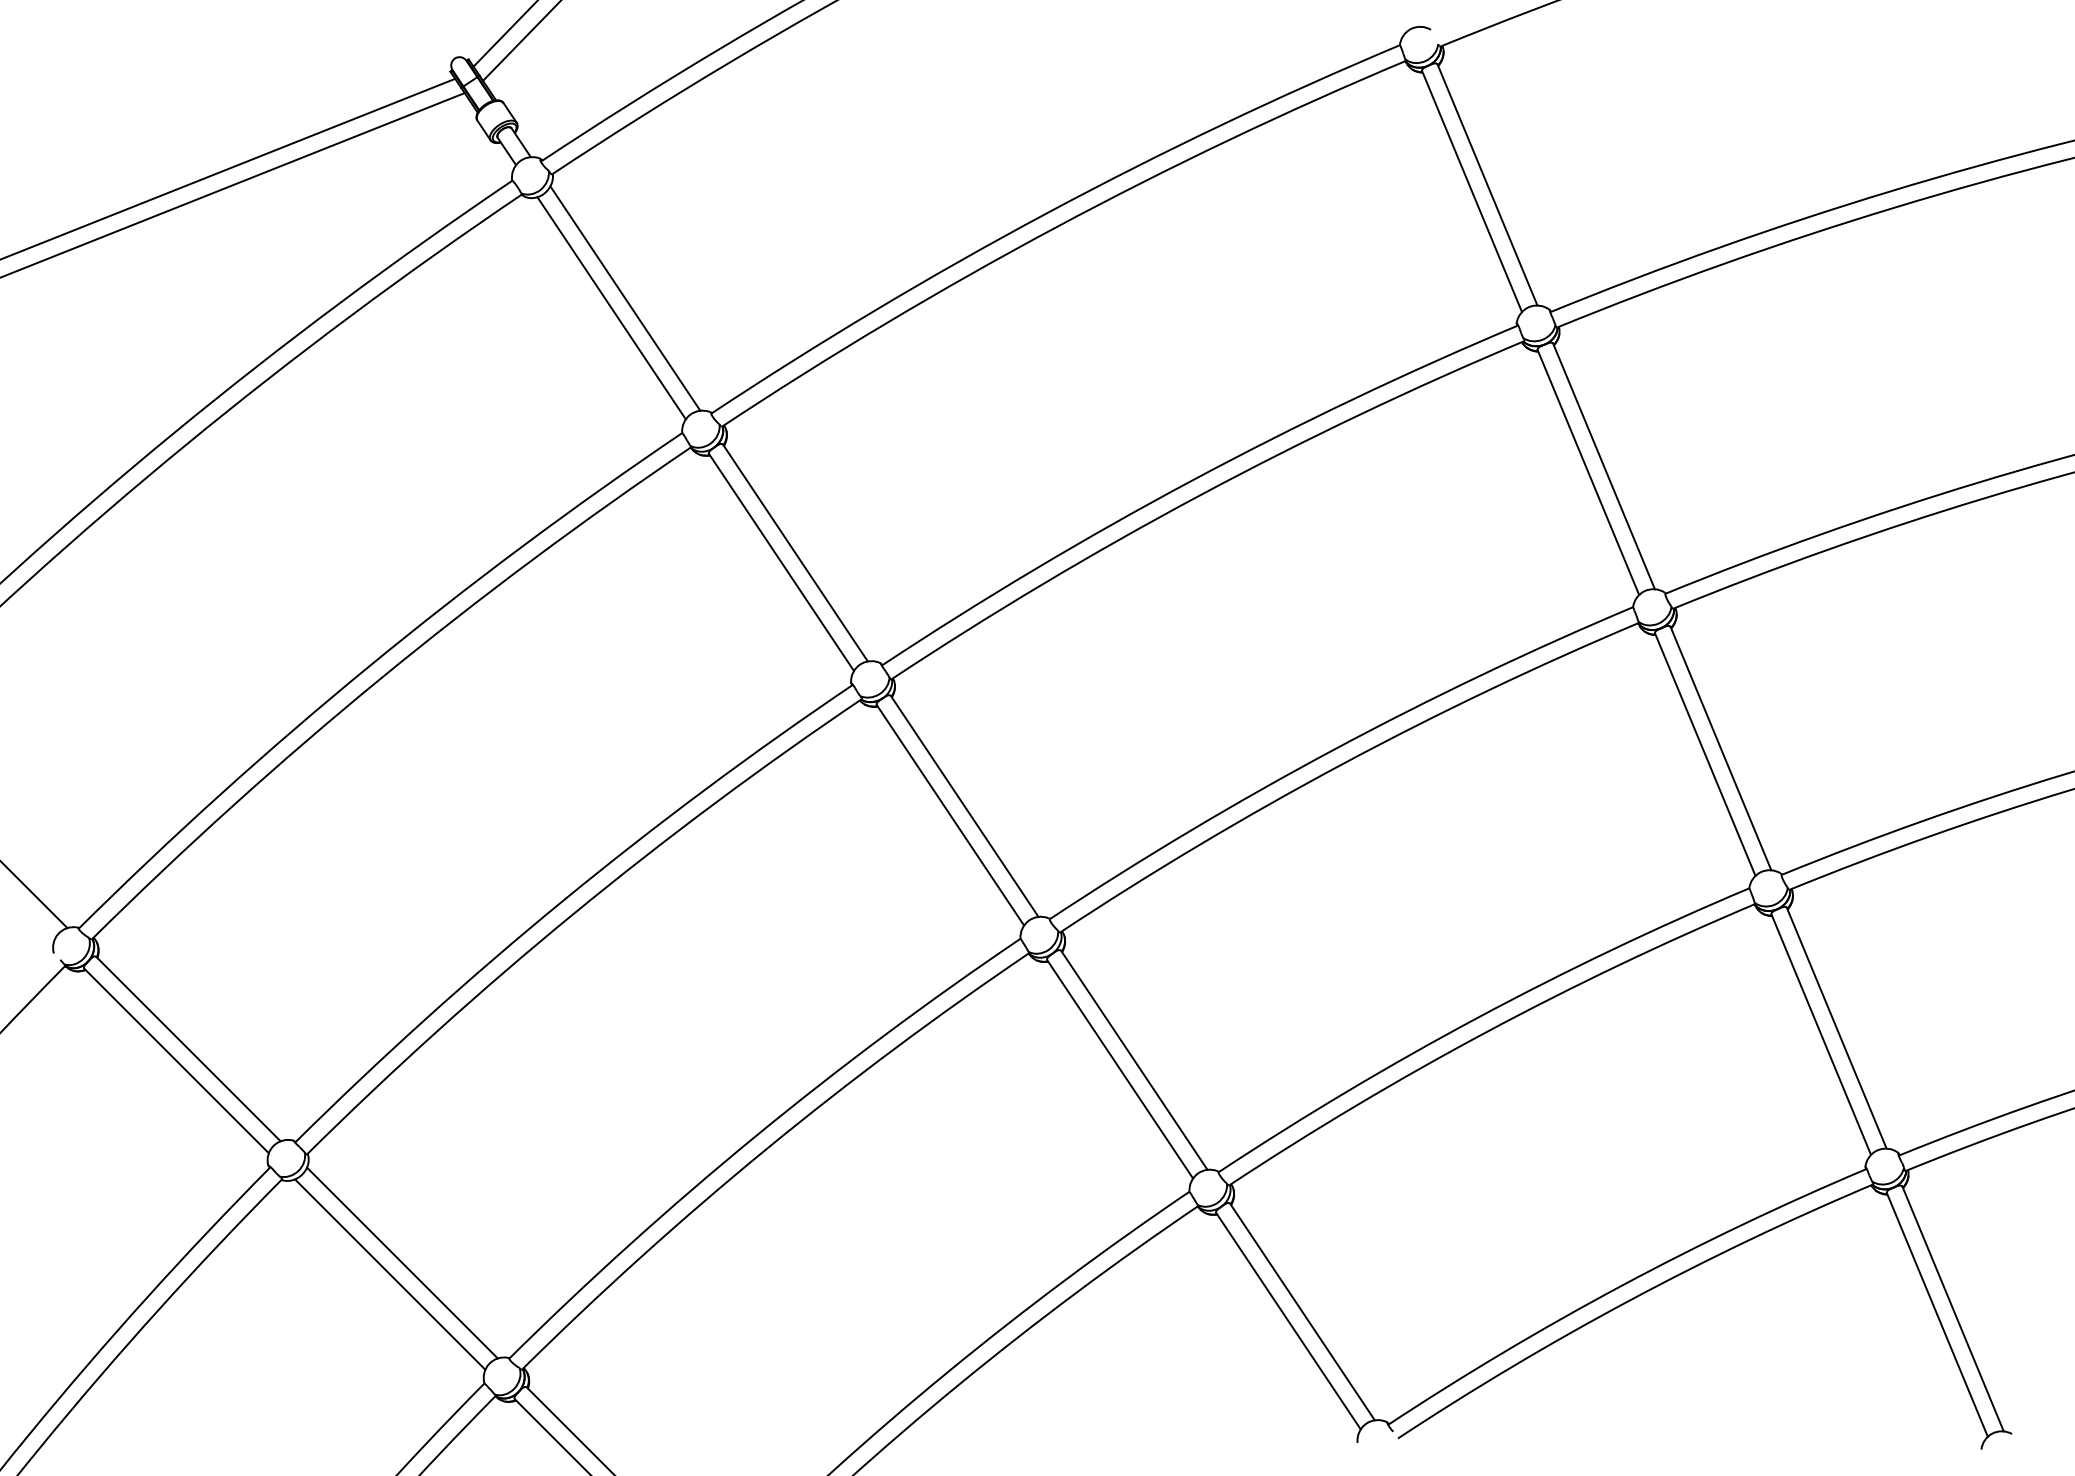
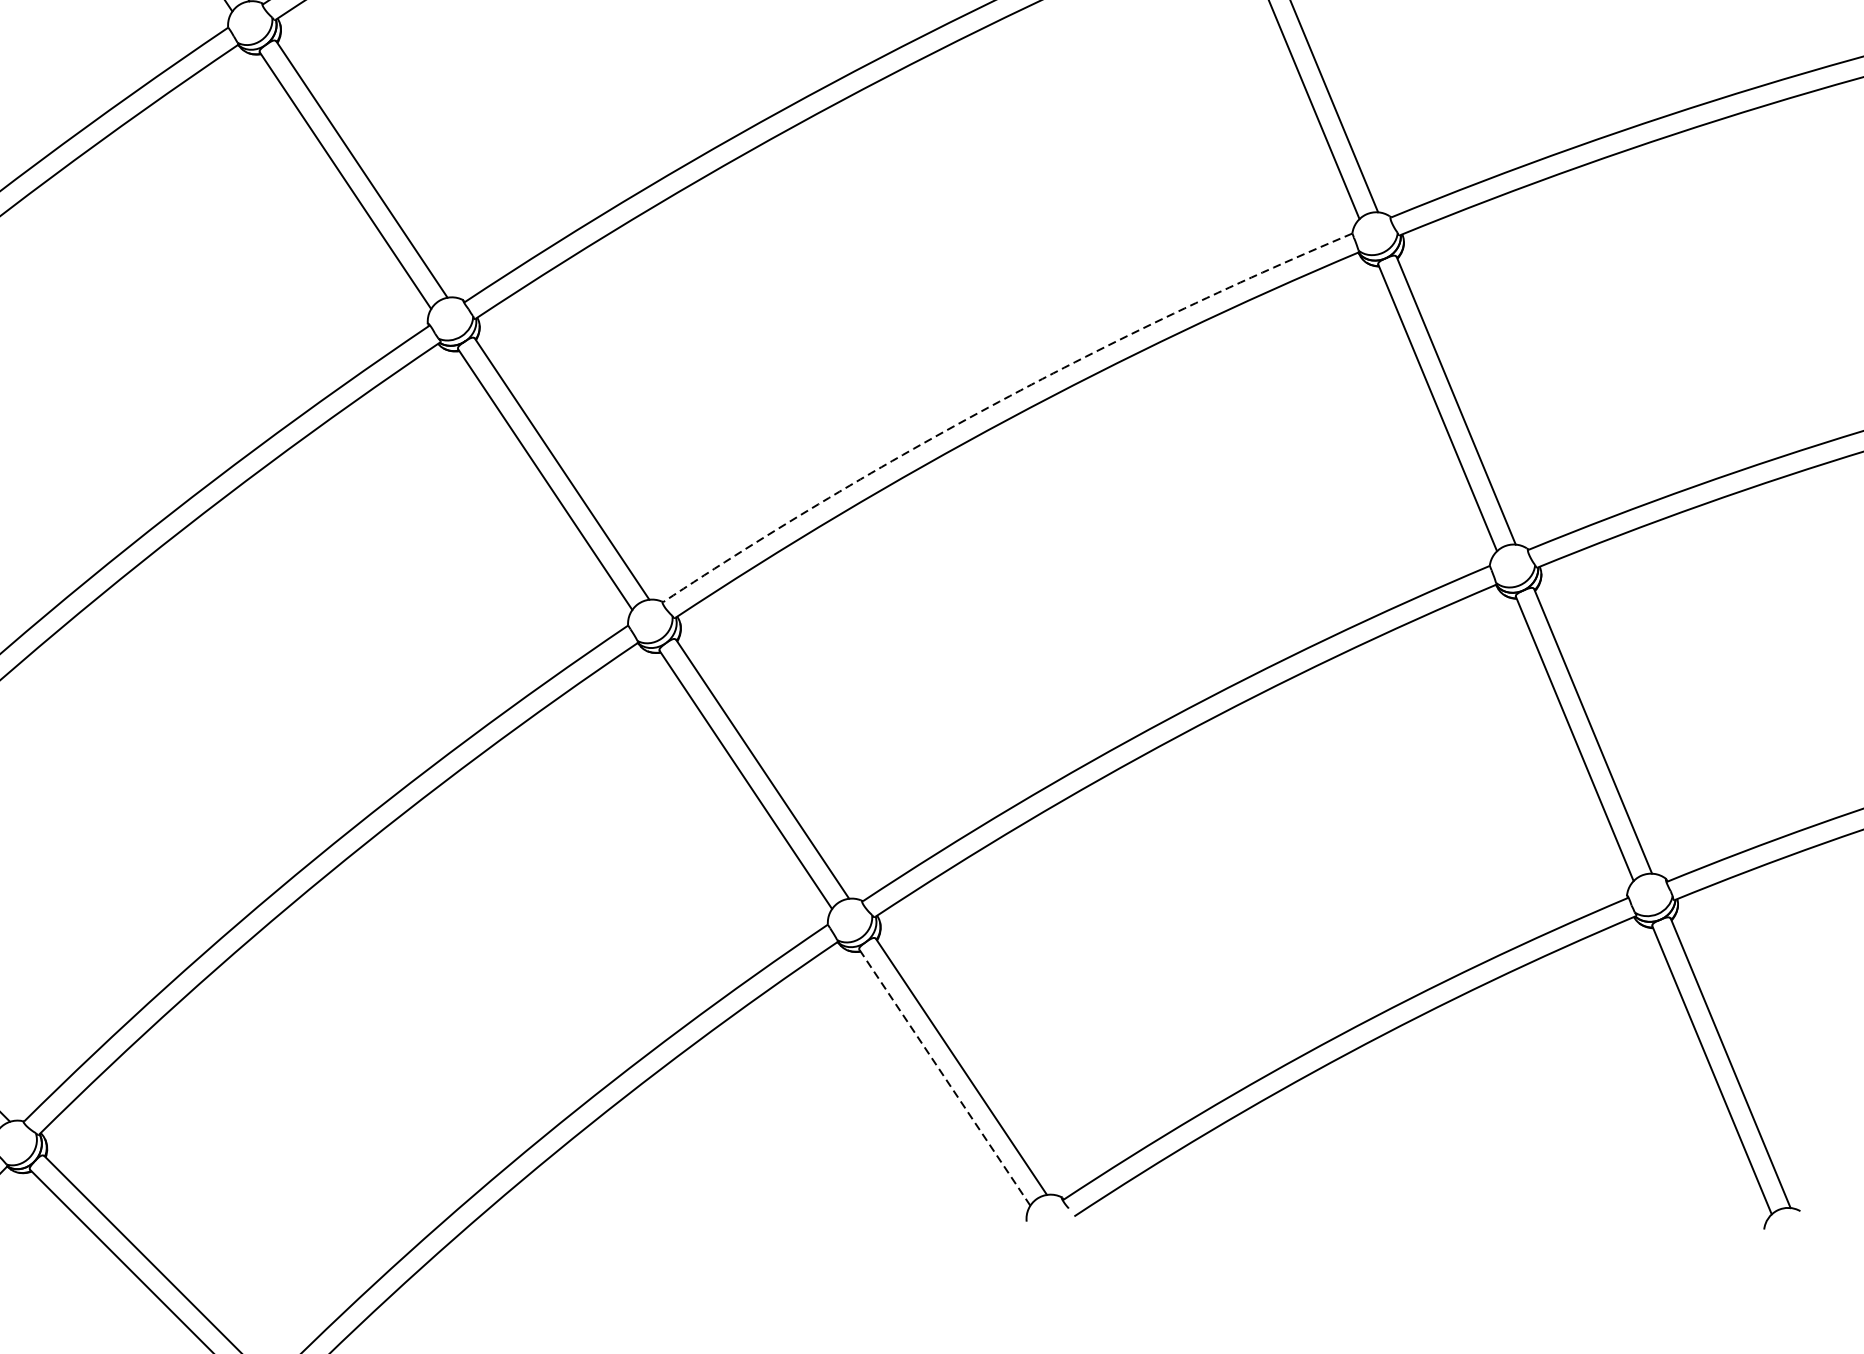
arc: (1334, 749) -> (999, 401), solid -> dashed
line: (1288, 1320) -> (944, 1076), solid -> dashed

